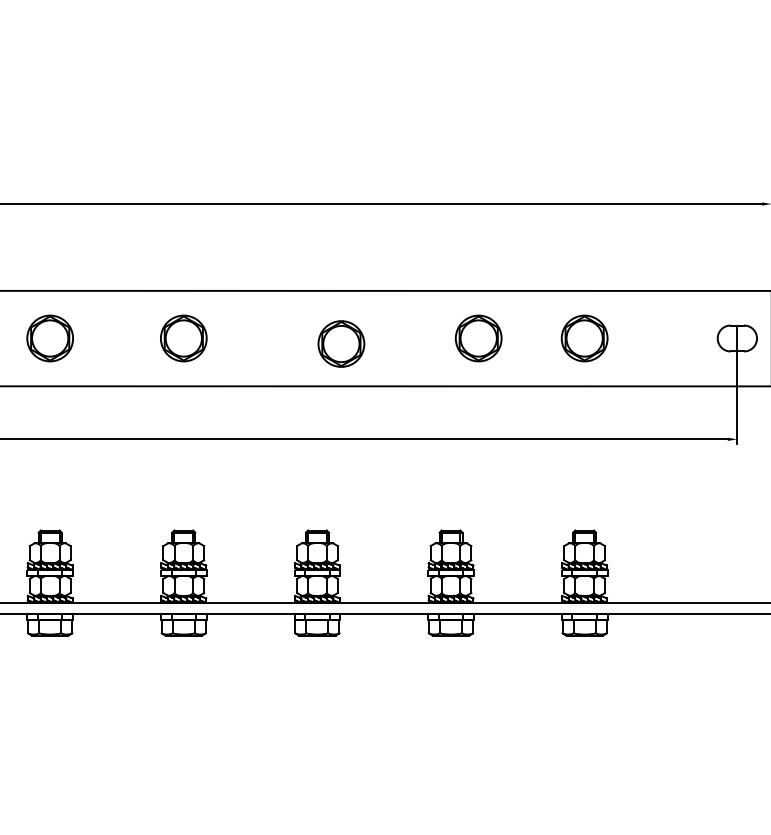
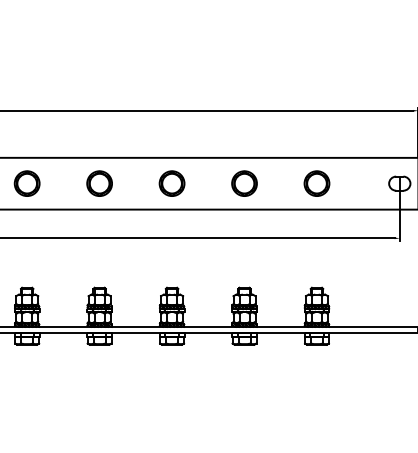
part: (478, 338) -> (244, 183), moved
part: (340, 343) -> (171, 183), moved

